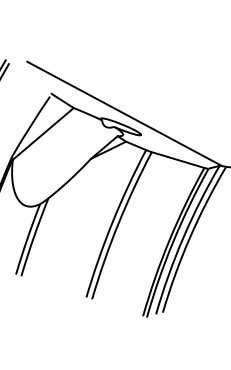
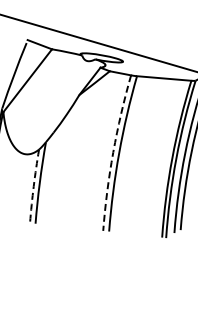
arc: (112, 222) -> (113, 152), solid -> dashed
arc: (27, 239) -> (34, 186), solid -> dashed

